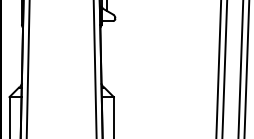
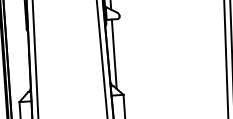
line: (107, 55) -> (114, 53), added

